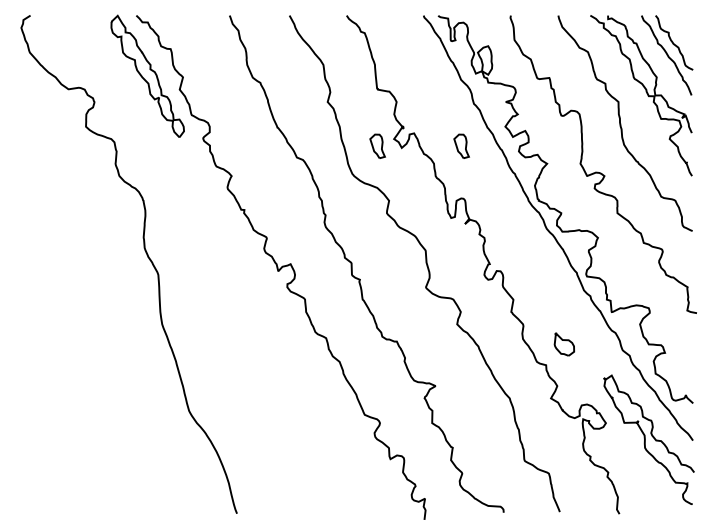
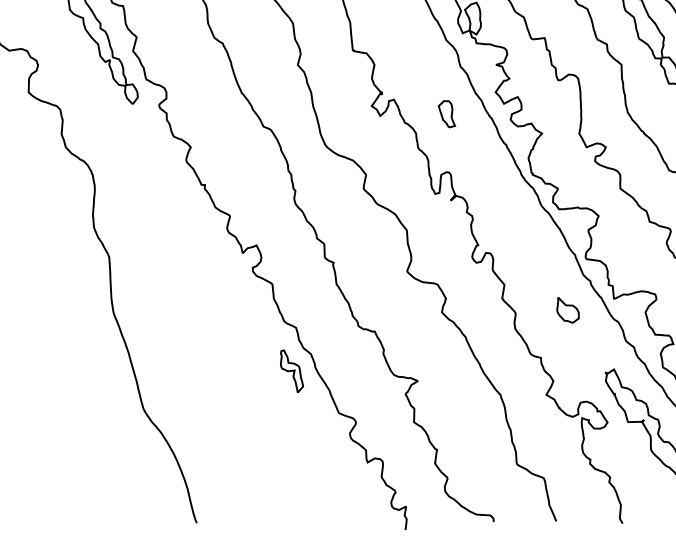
part: (377, 145) -> (353, 113), removed
part: (564, 344) -> (568, 310), moved
part: (322, 376) -> (291, 370), added

